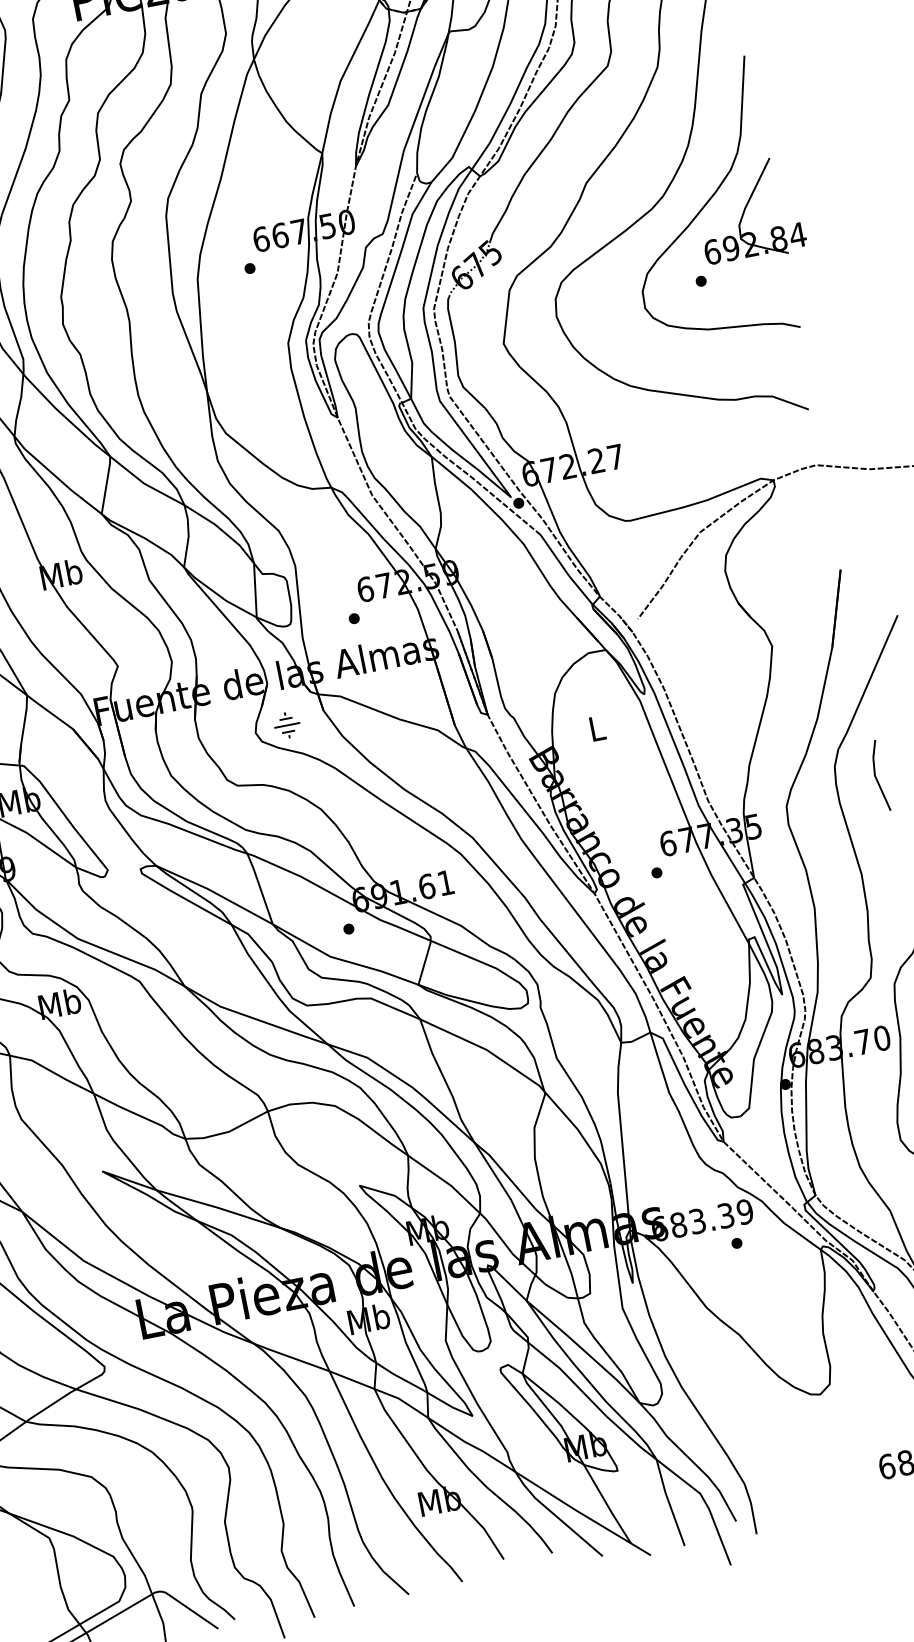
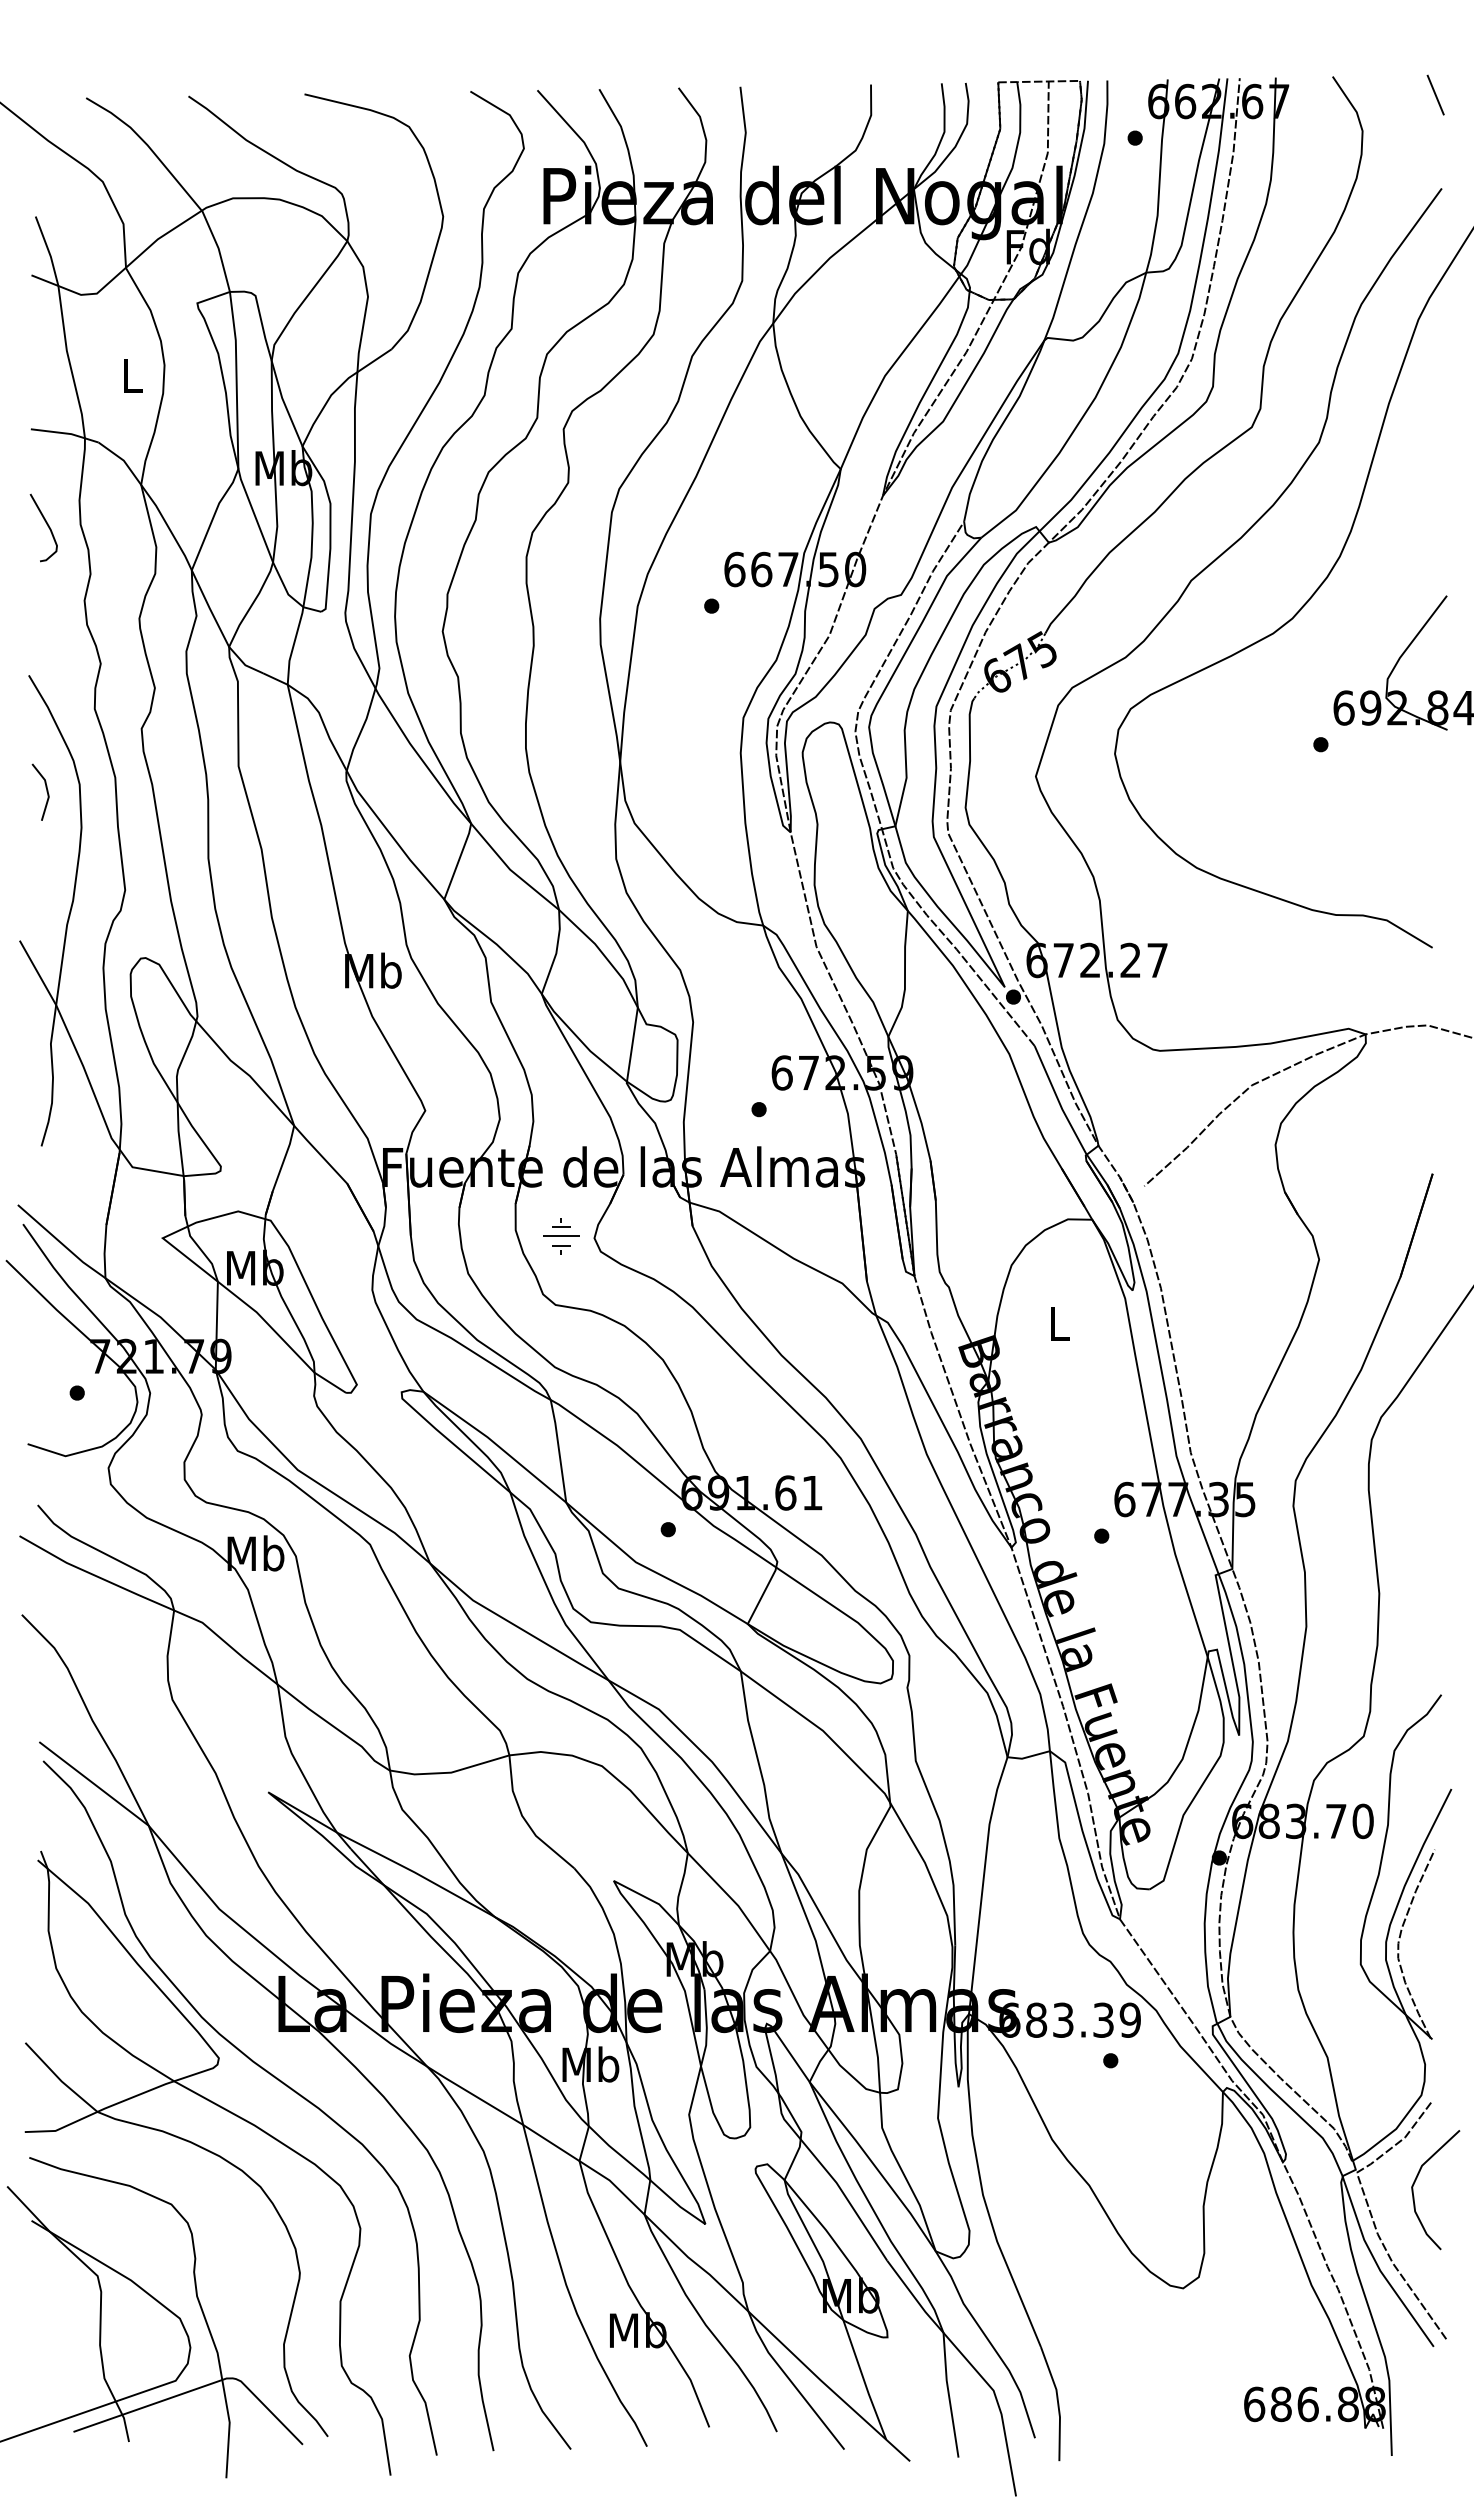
curve: (702, 207) -> (1342, 644), removed
part: (287, 725) -> (561, 1236), moved
line: (876, 776) -> (1425, 1464), removed

